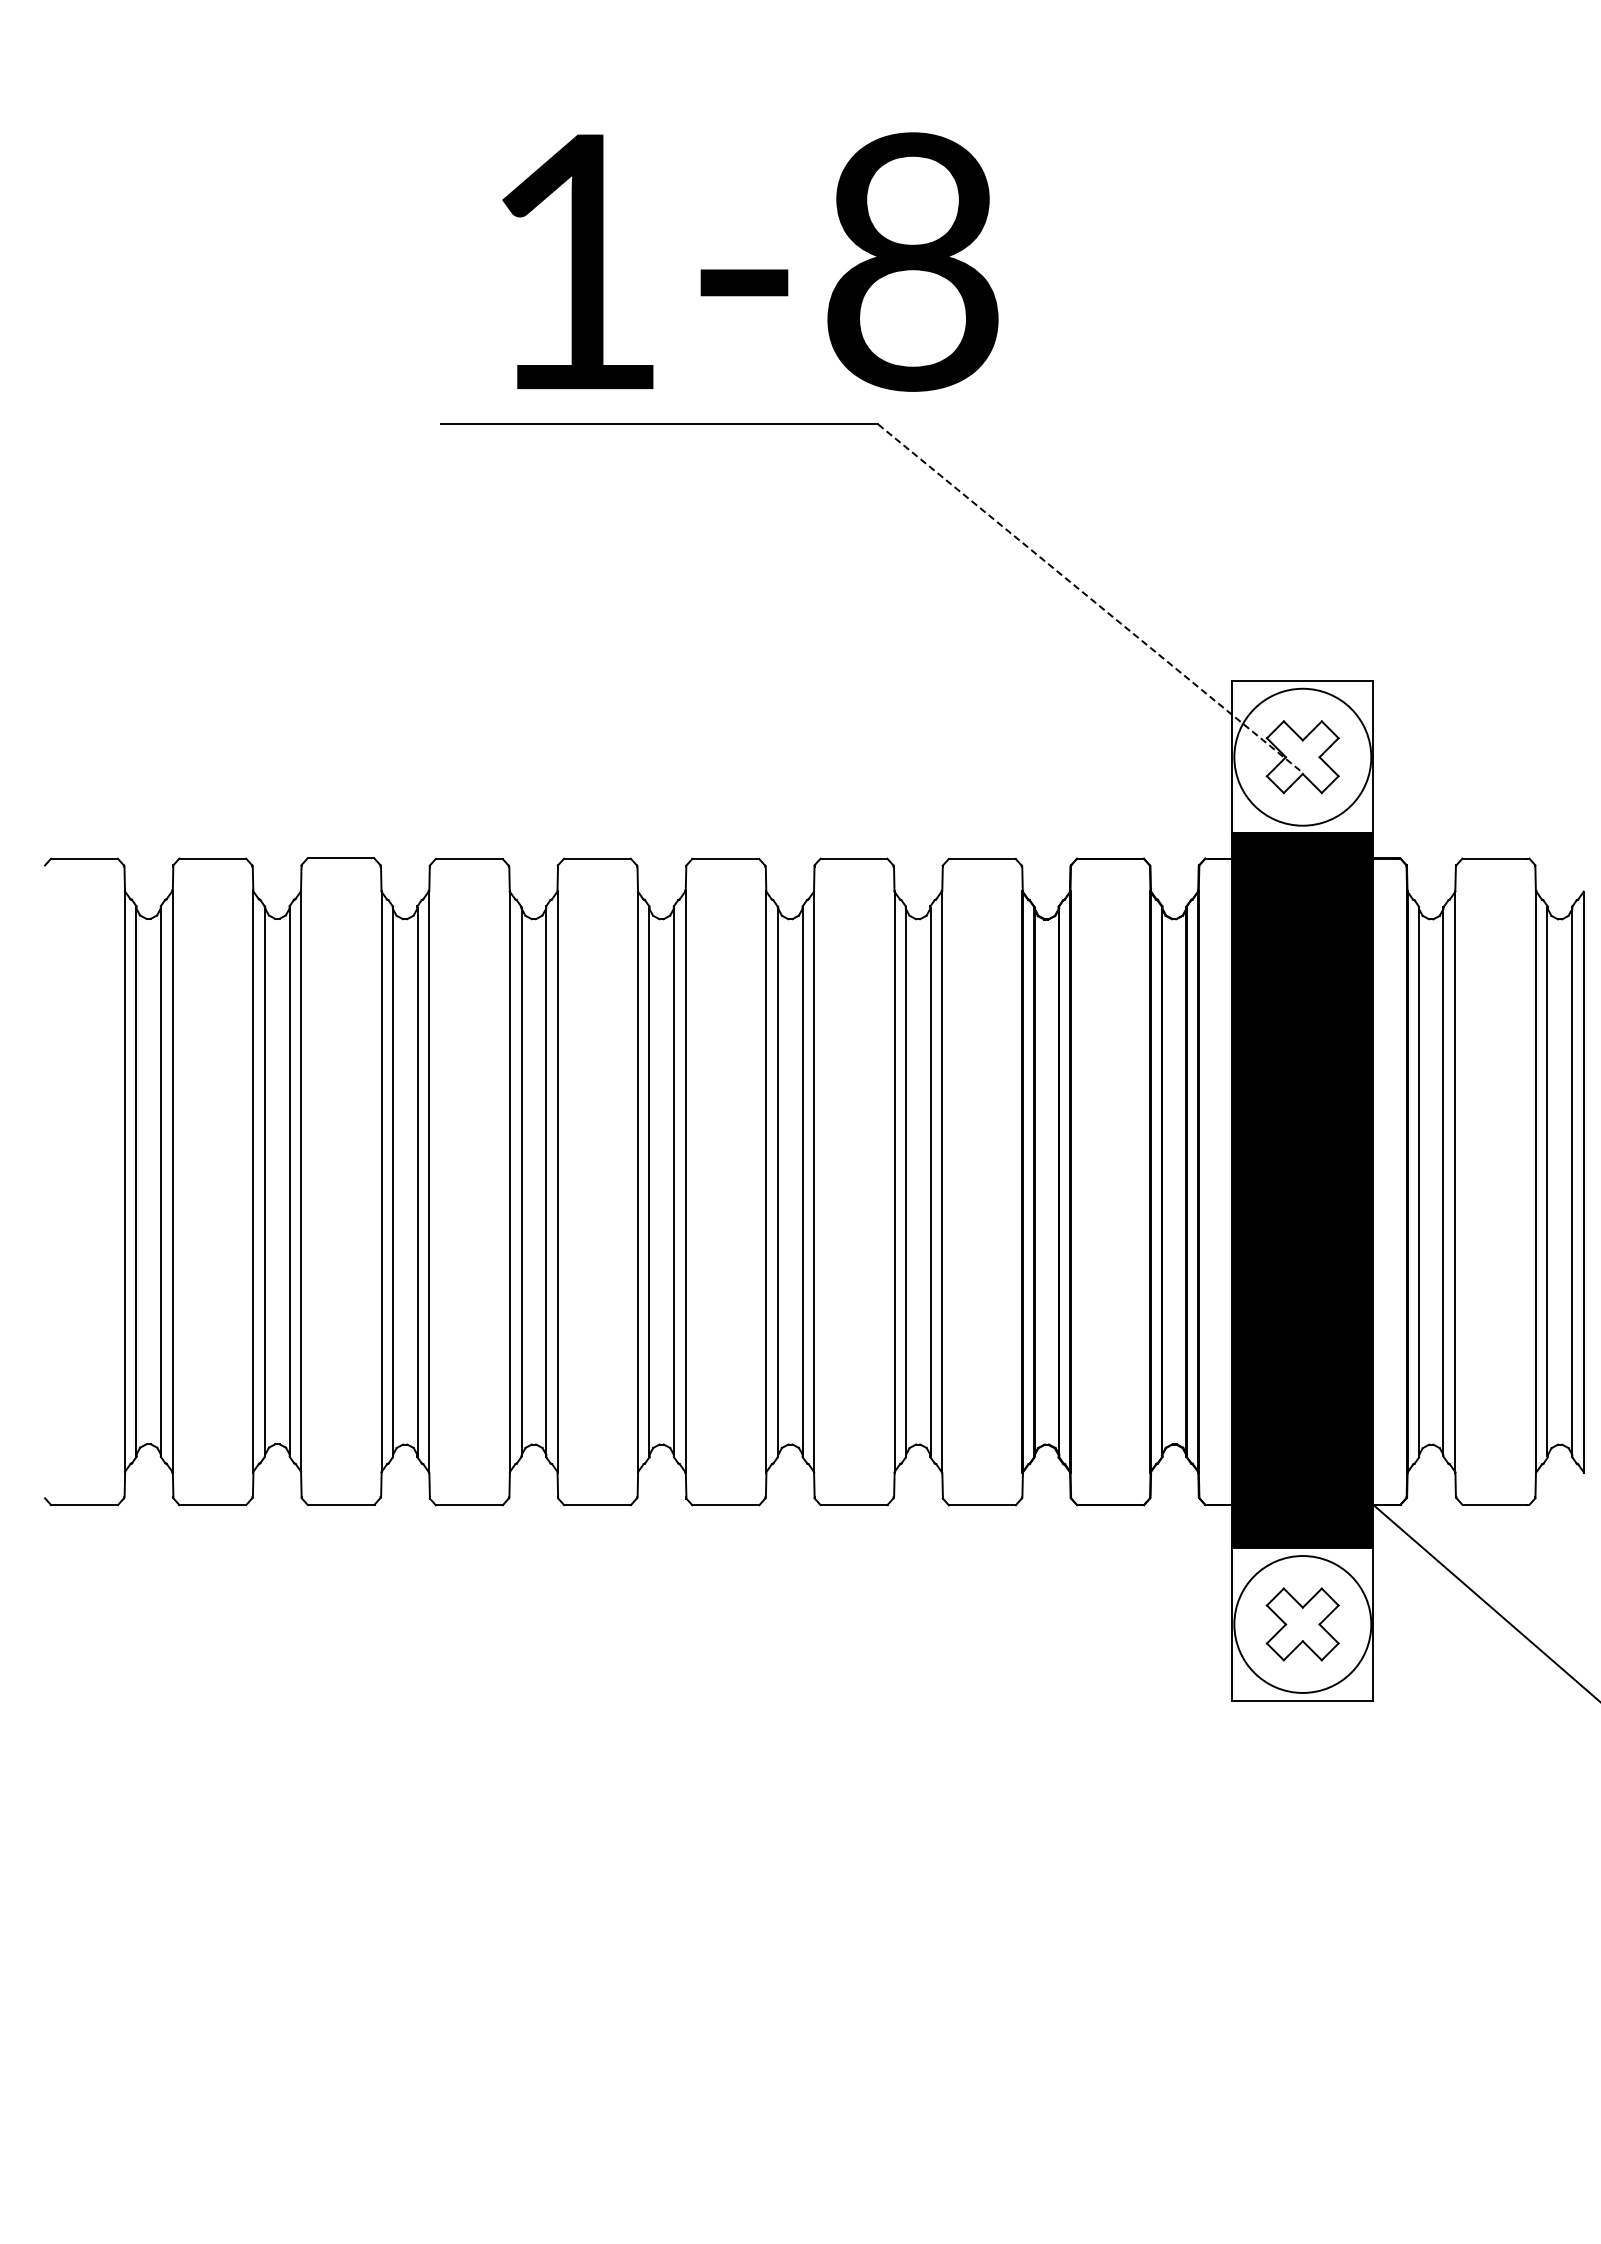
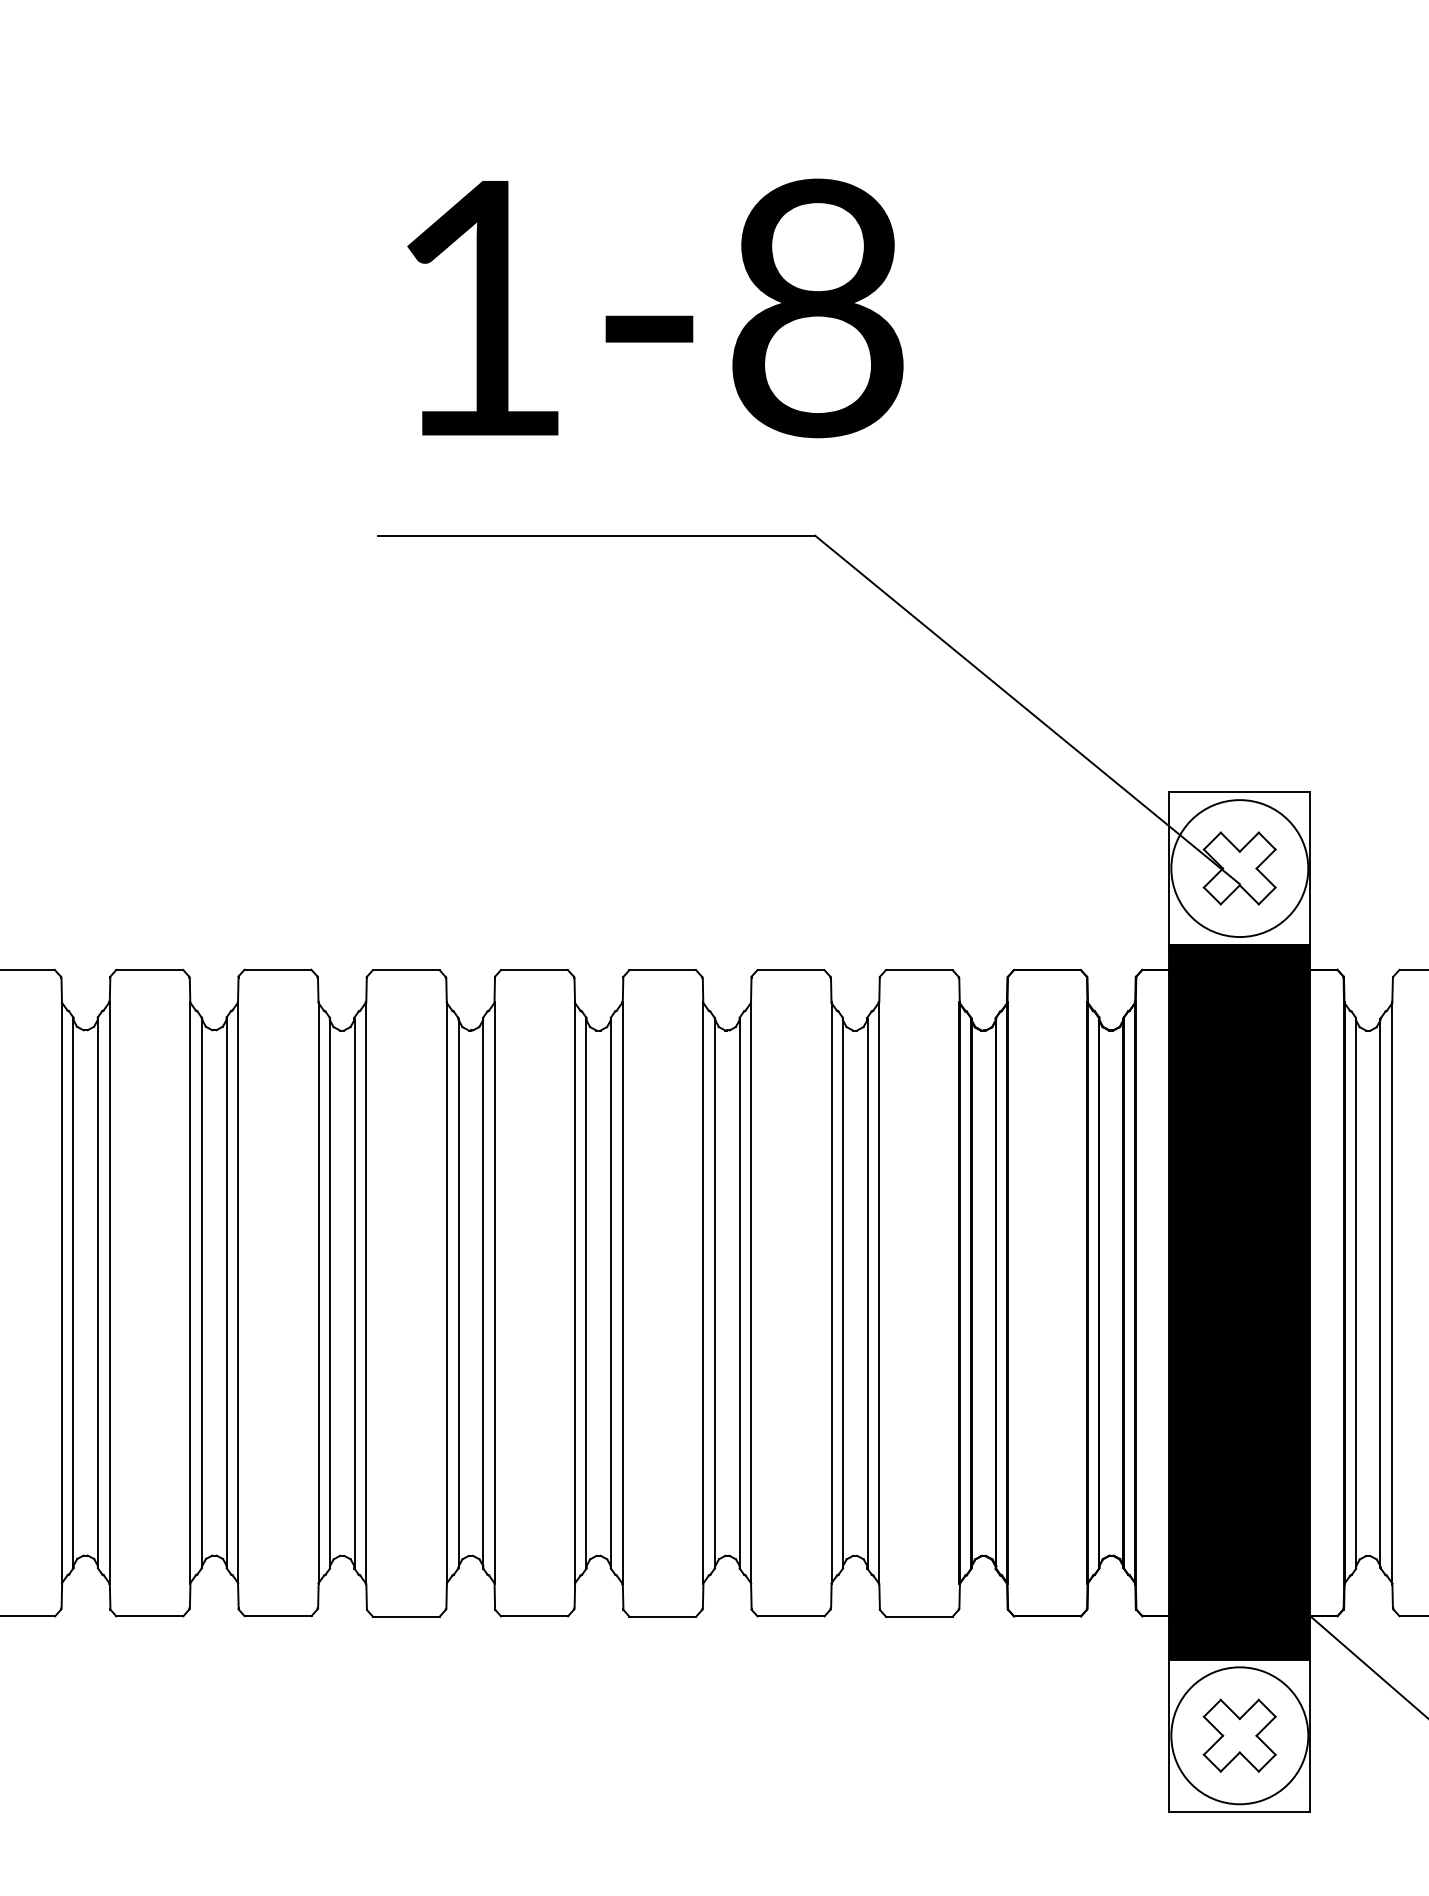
text: (750, 261) -> (655, 307), moved
line: (1090, 598) -> (1027, 709), dashed -> solid

